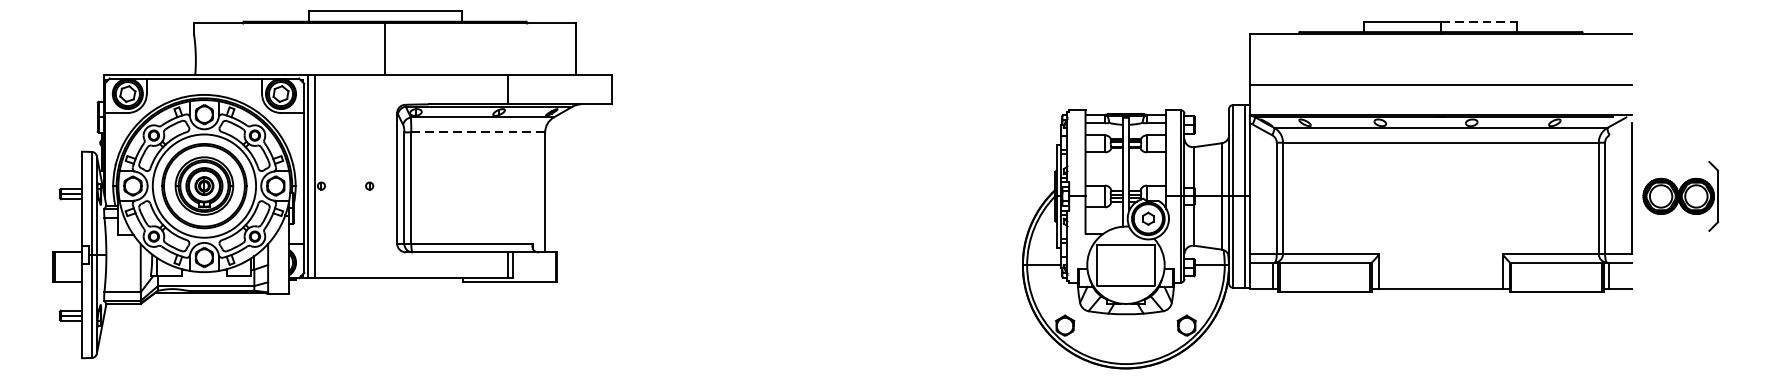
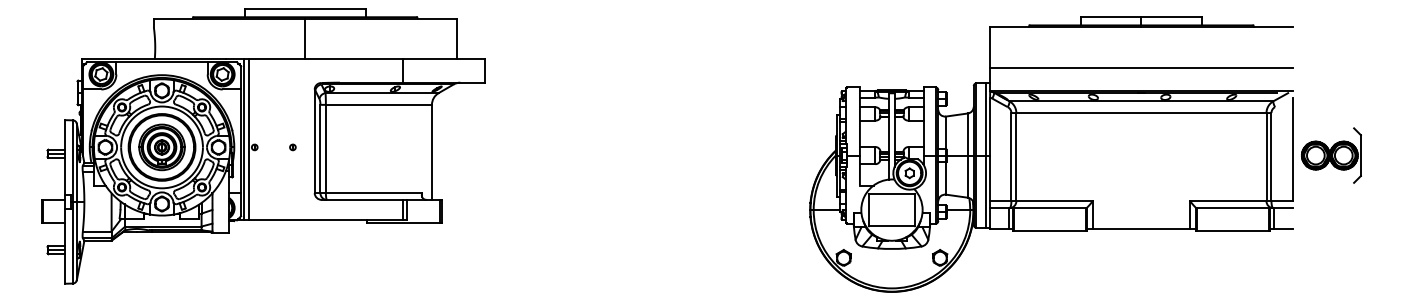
line: (1480, 22) -> (1172, 17), dashed -> solid
line: (478, 131) -> (379, 104), dashed -> solid

